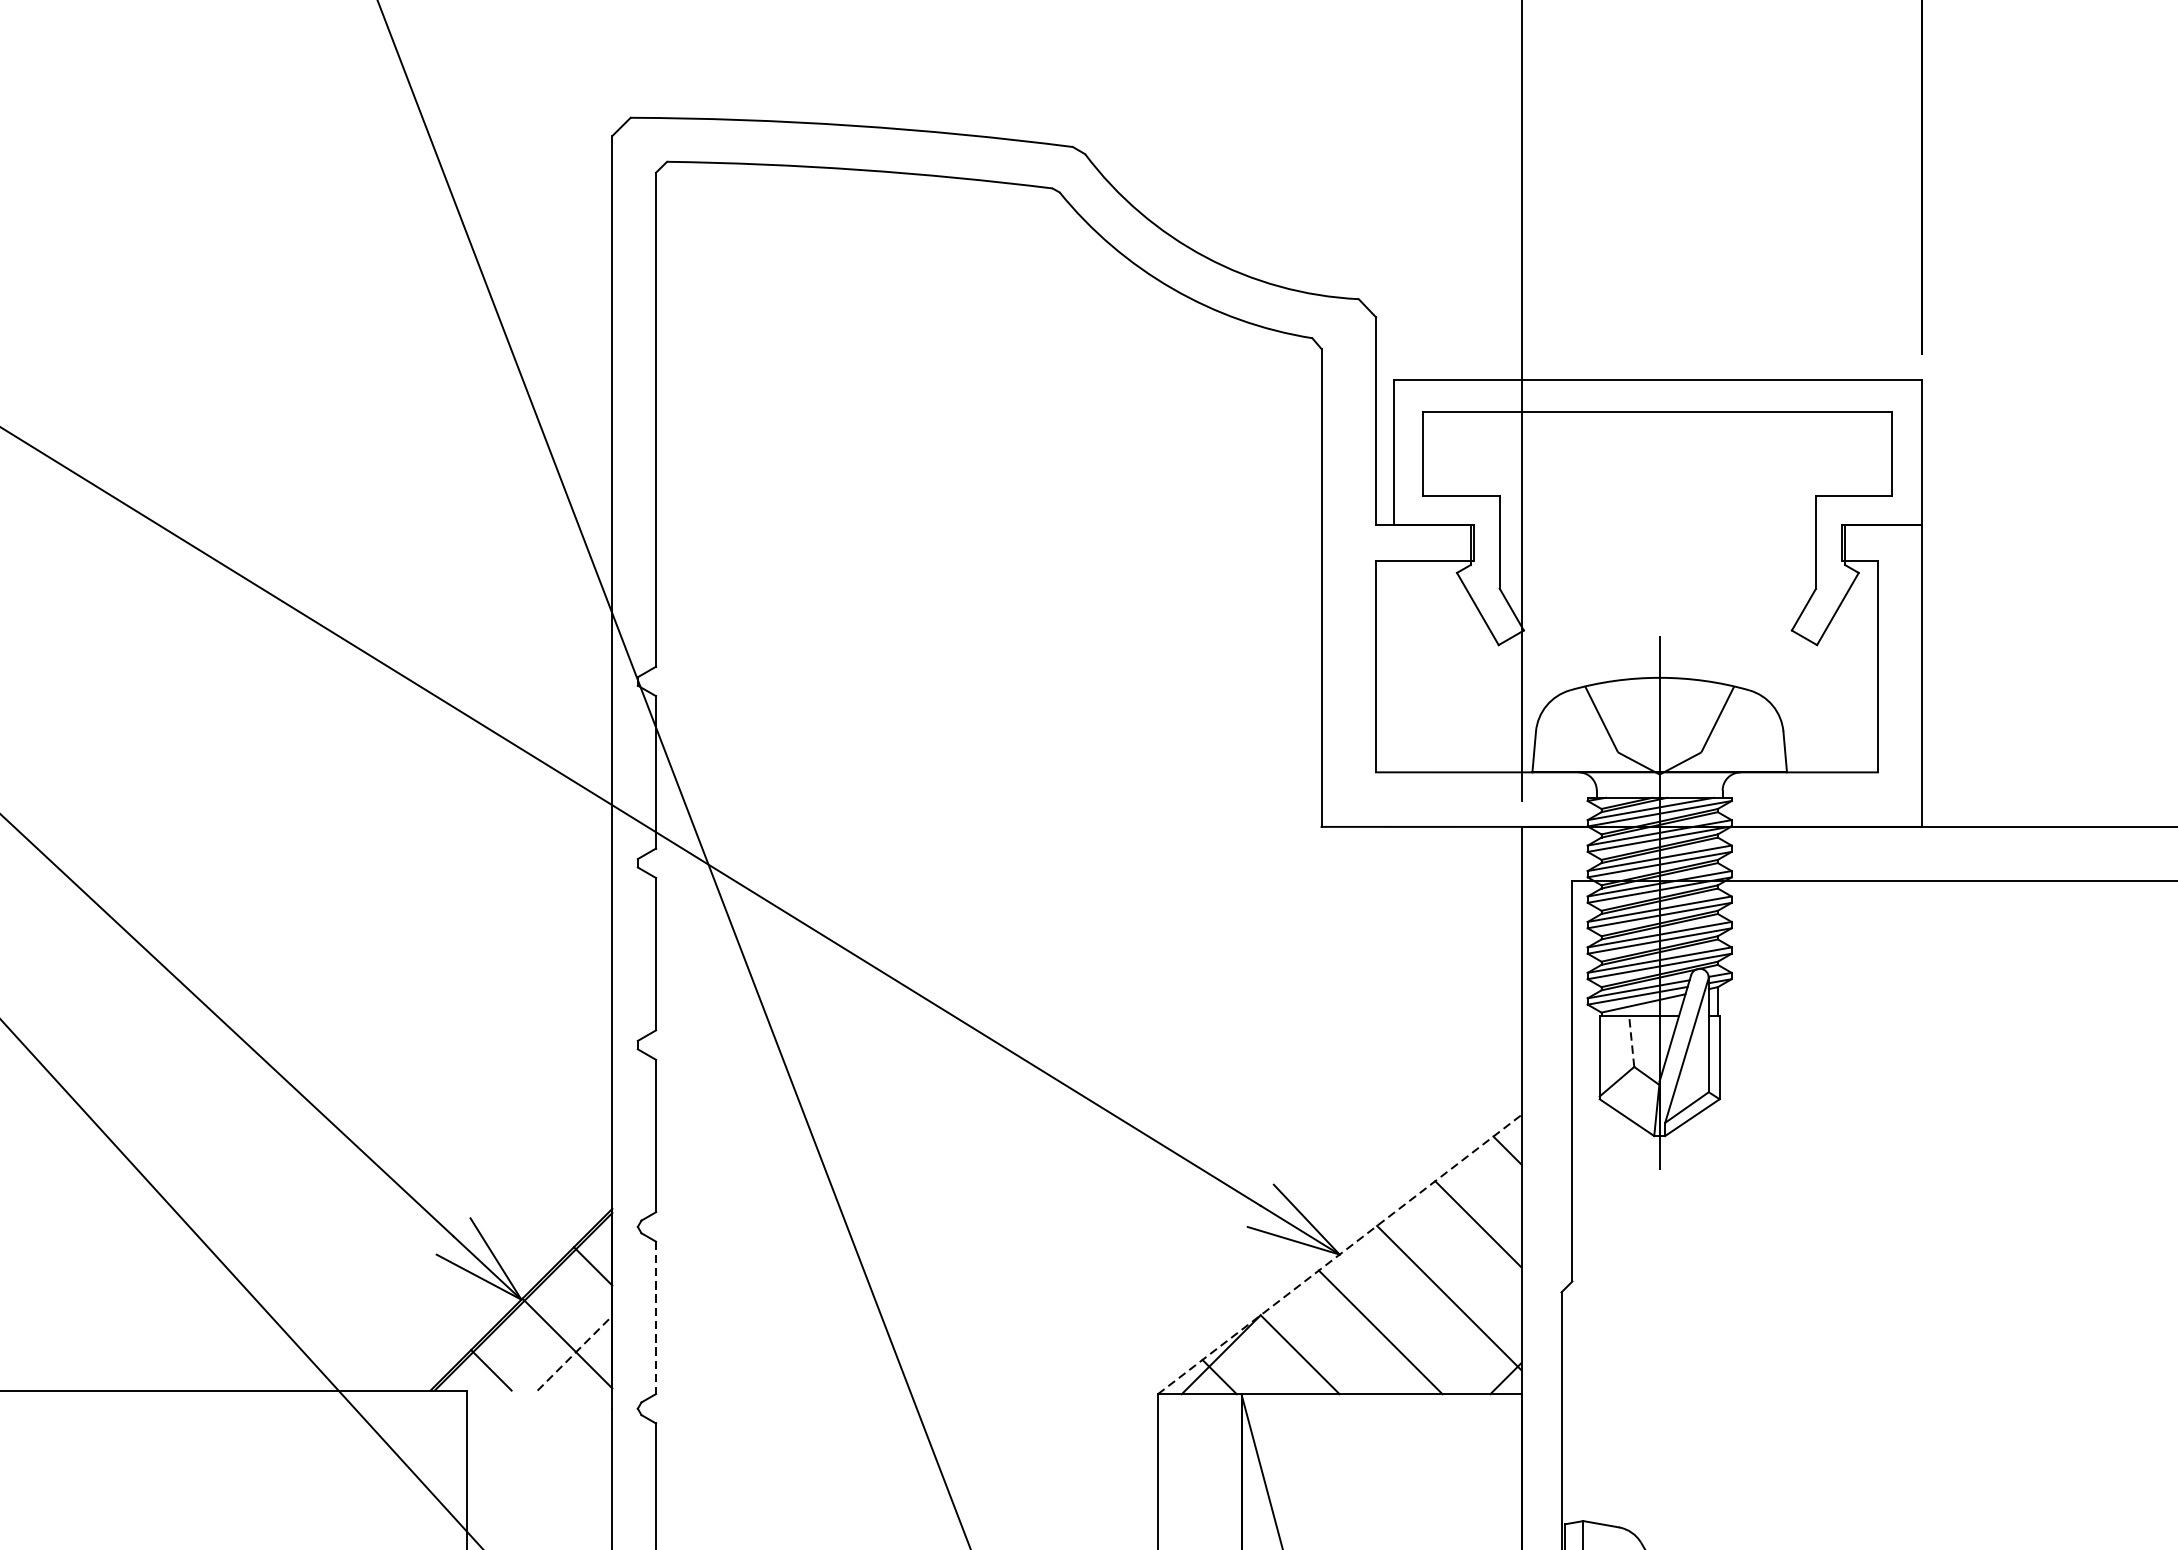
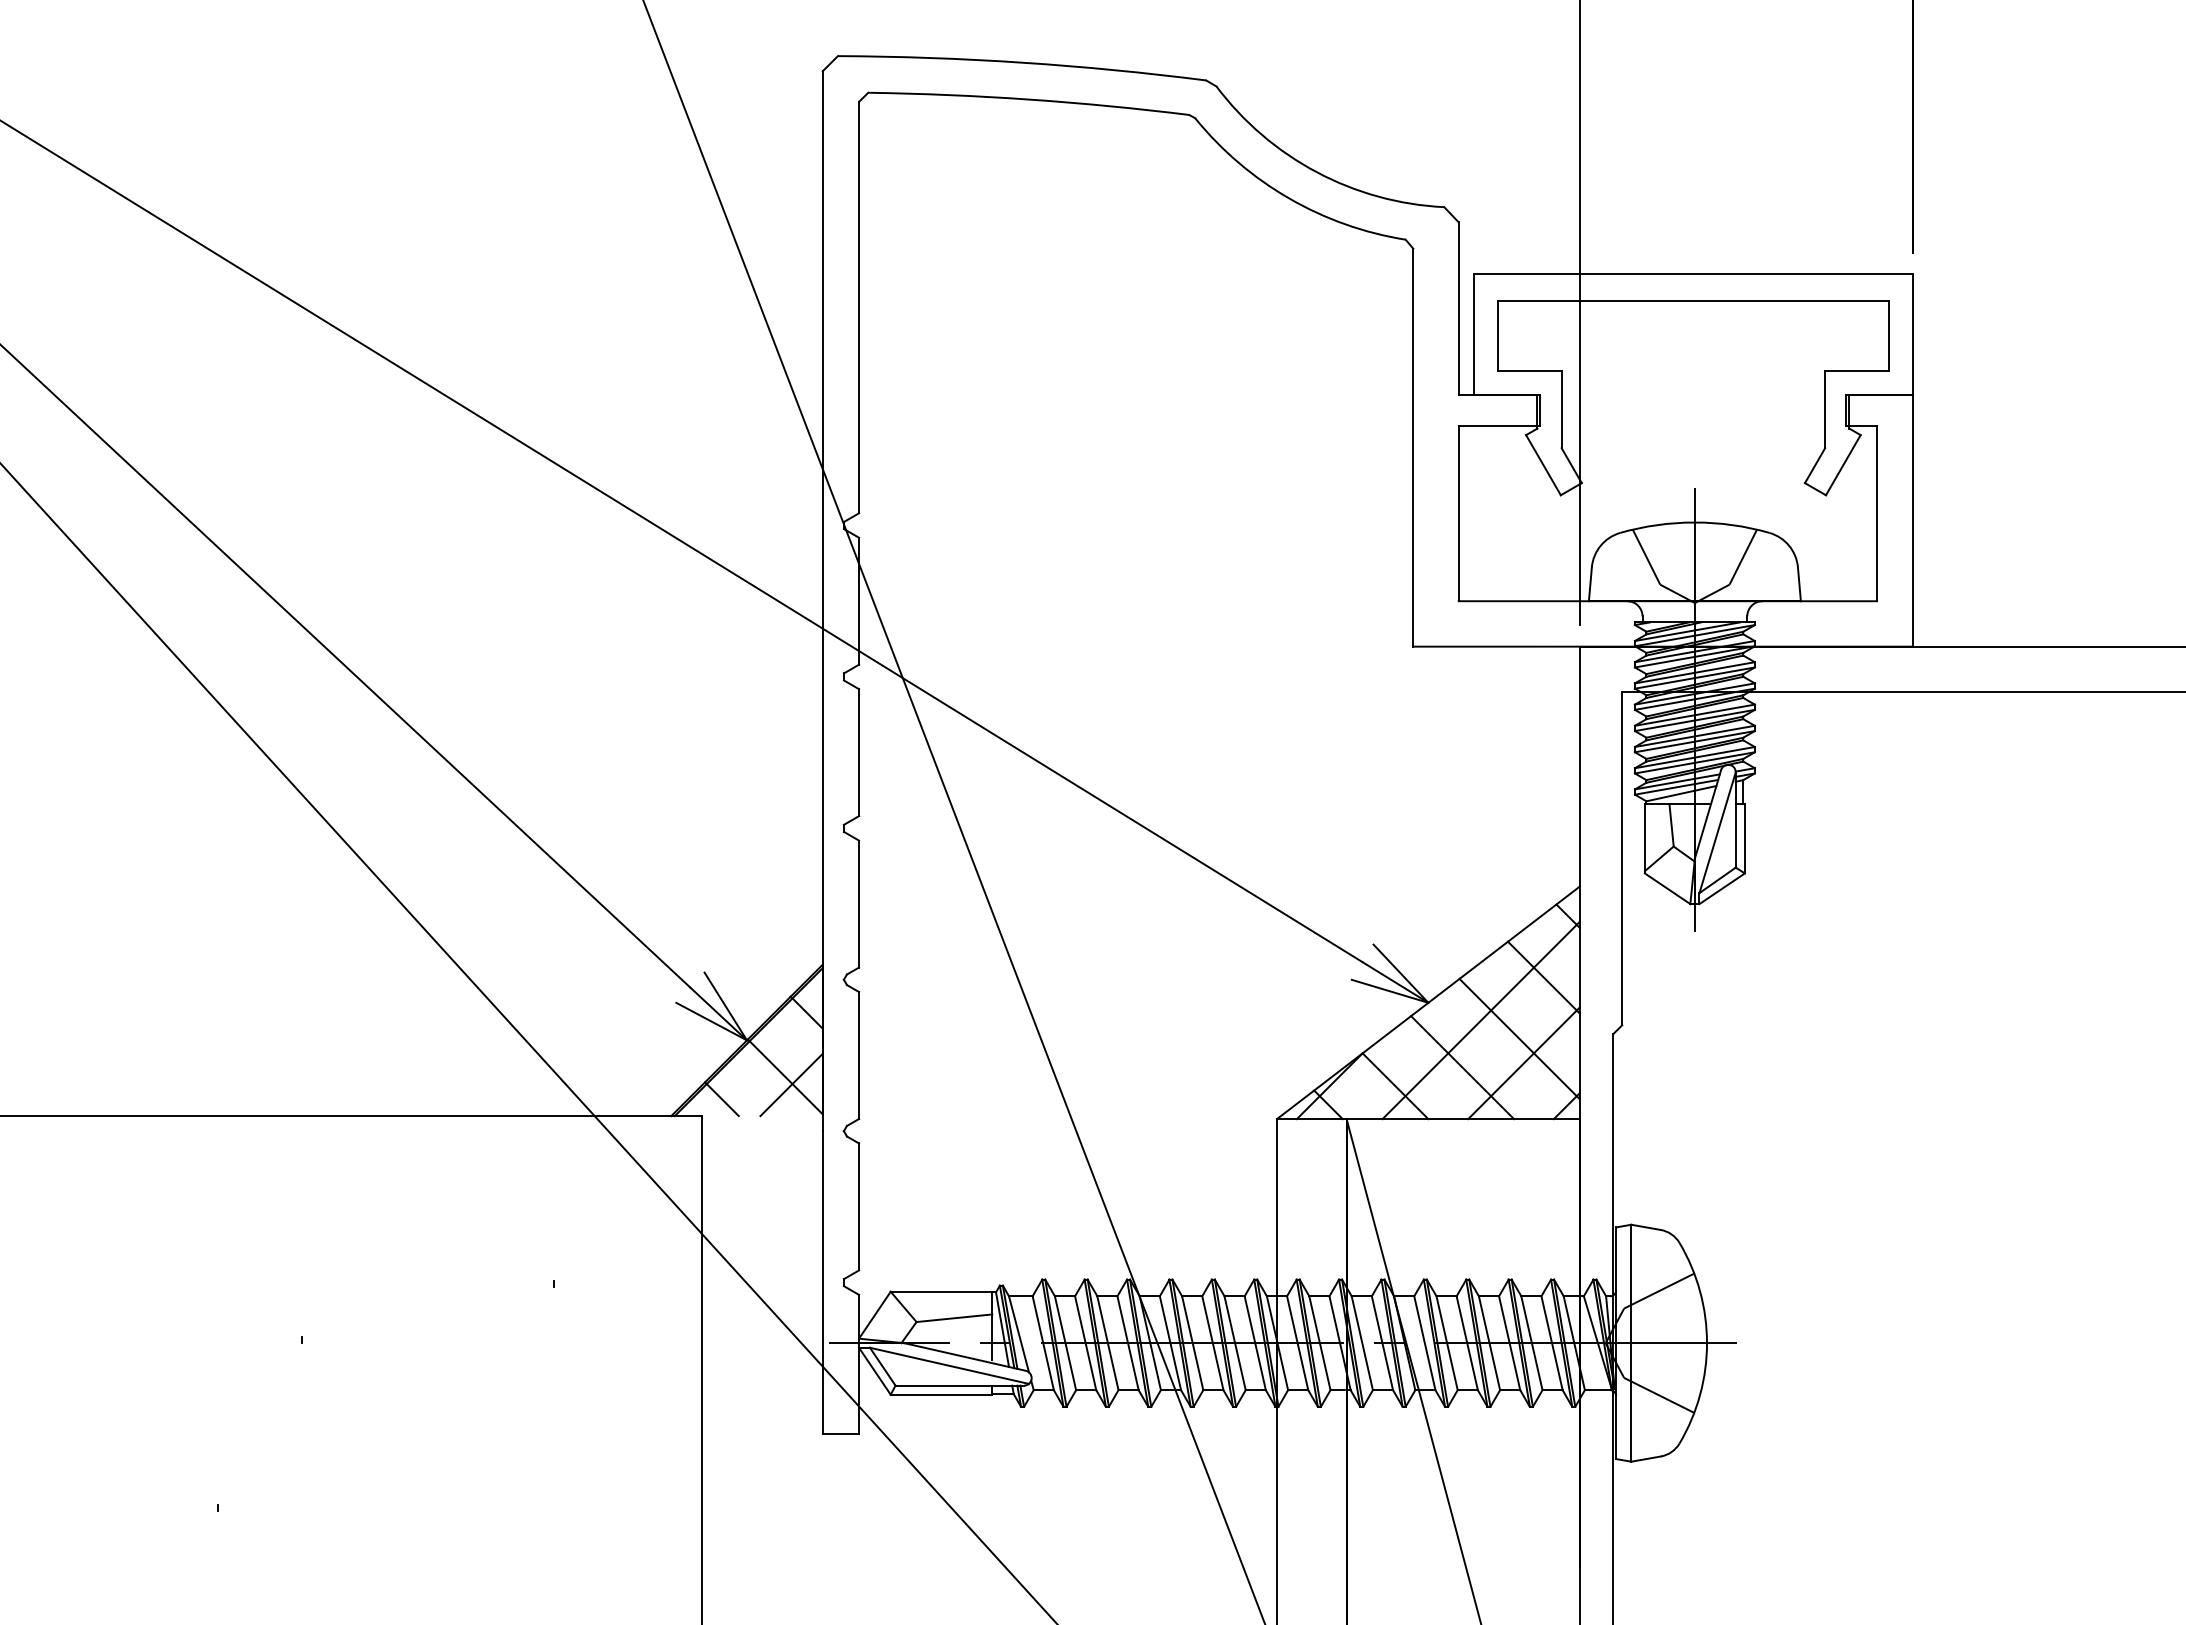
line: (1631, 1040) -> (1671, 824), dashed -> solid
line: (1339, 1254) -> (1428, 1002), dashed -> solid
line: (1402, 1275) -> (1480, 1020), added
line: (656, 1319) -> (859, 1056), dashed -> solid
line: (1453, 1327) -> (1523, 1063), added
line: (574, 1352) -> (791, 1084), dashed -> solid

